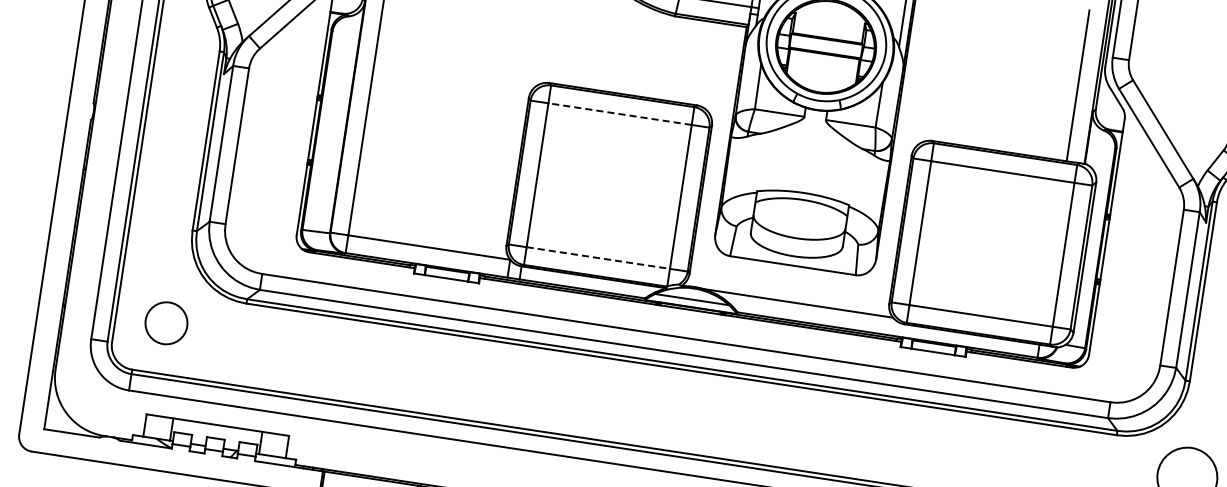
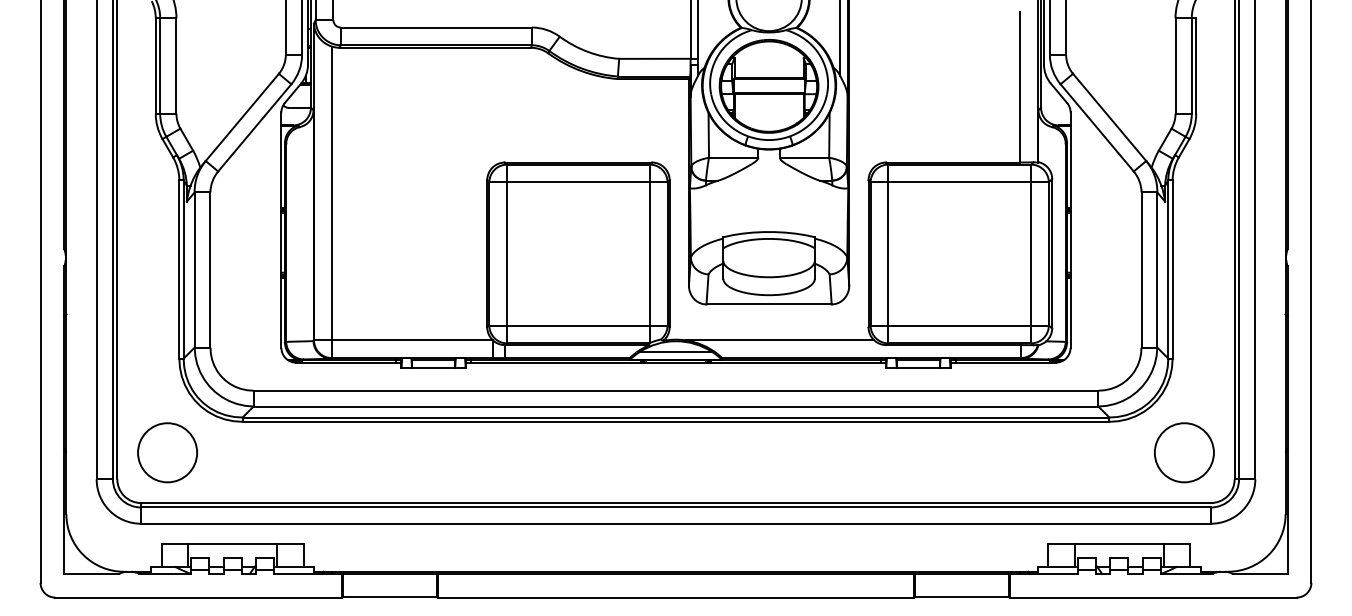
line: (619, 114) -> (577, 182), dashed -> solid
line: (598, 257) -> (578, 325), dashed -> solid
circle: (166, 322) -> (167, 452), size x1.43

